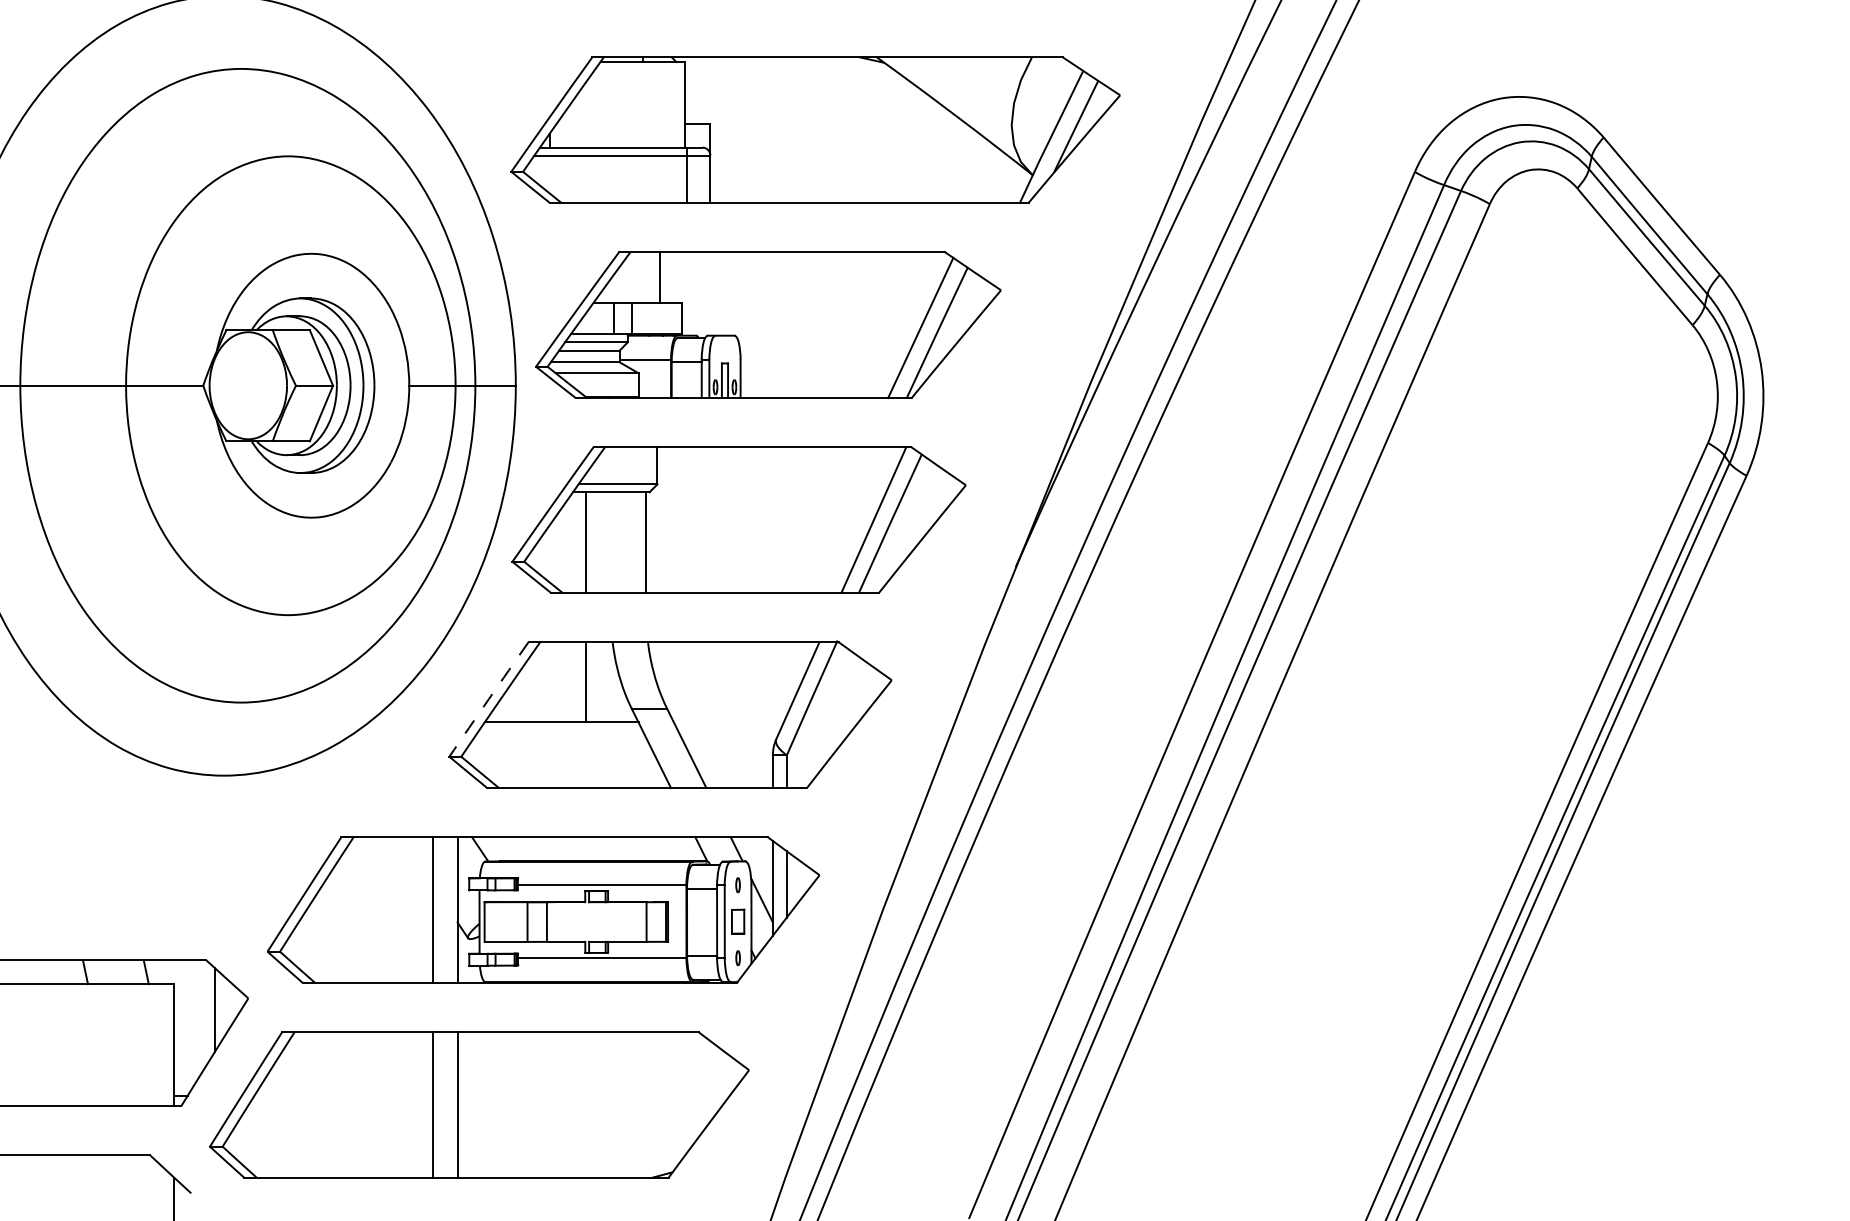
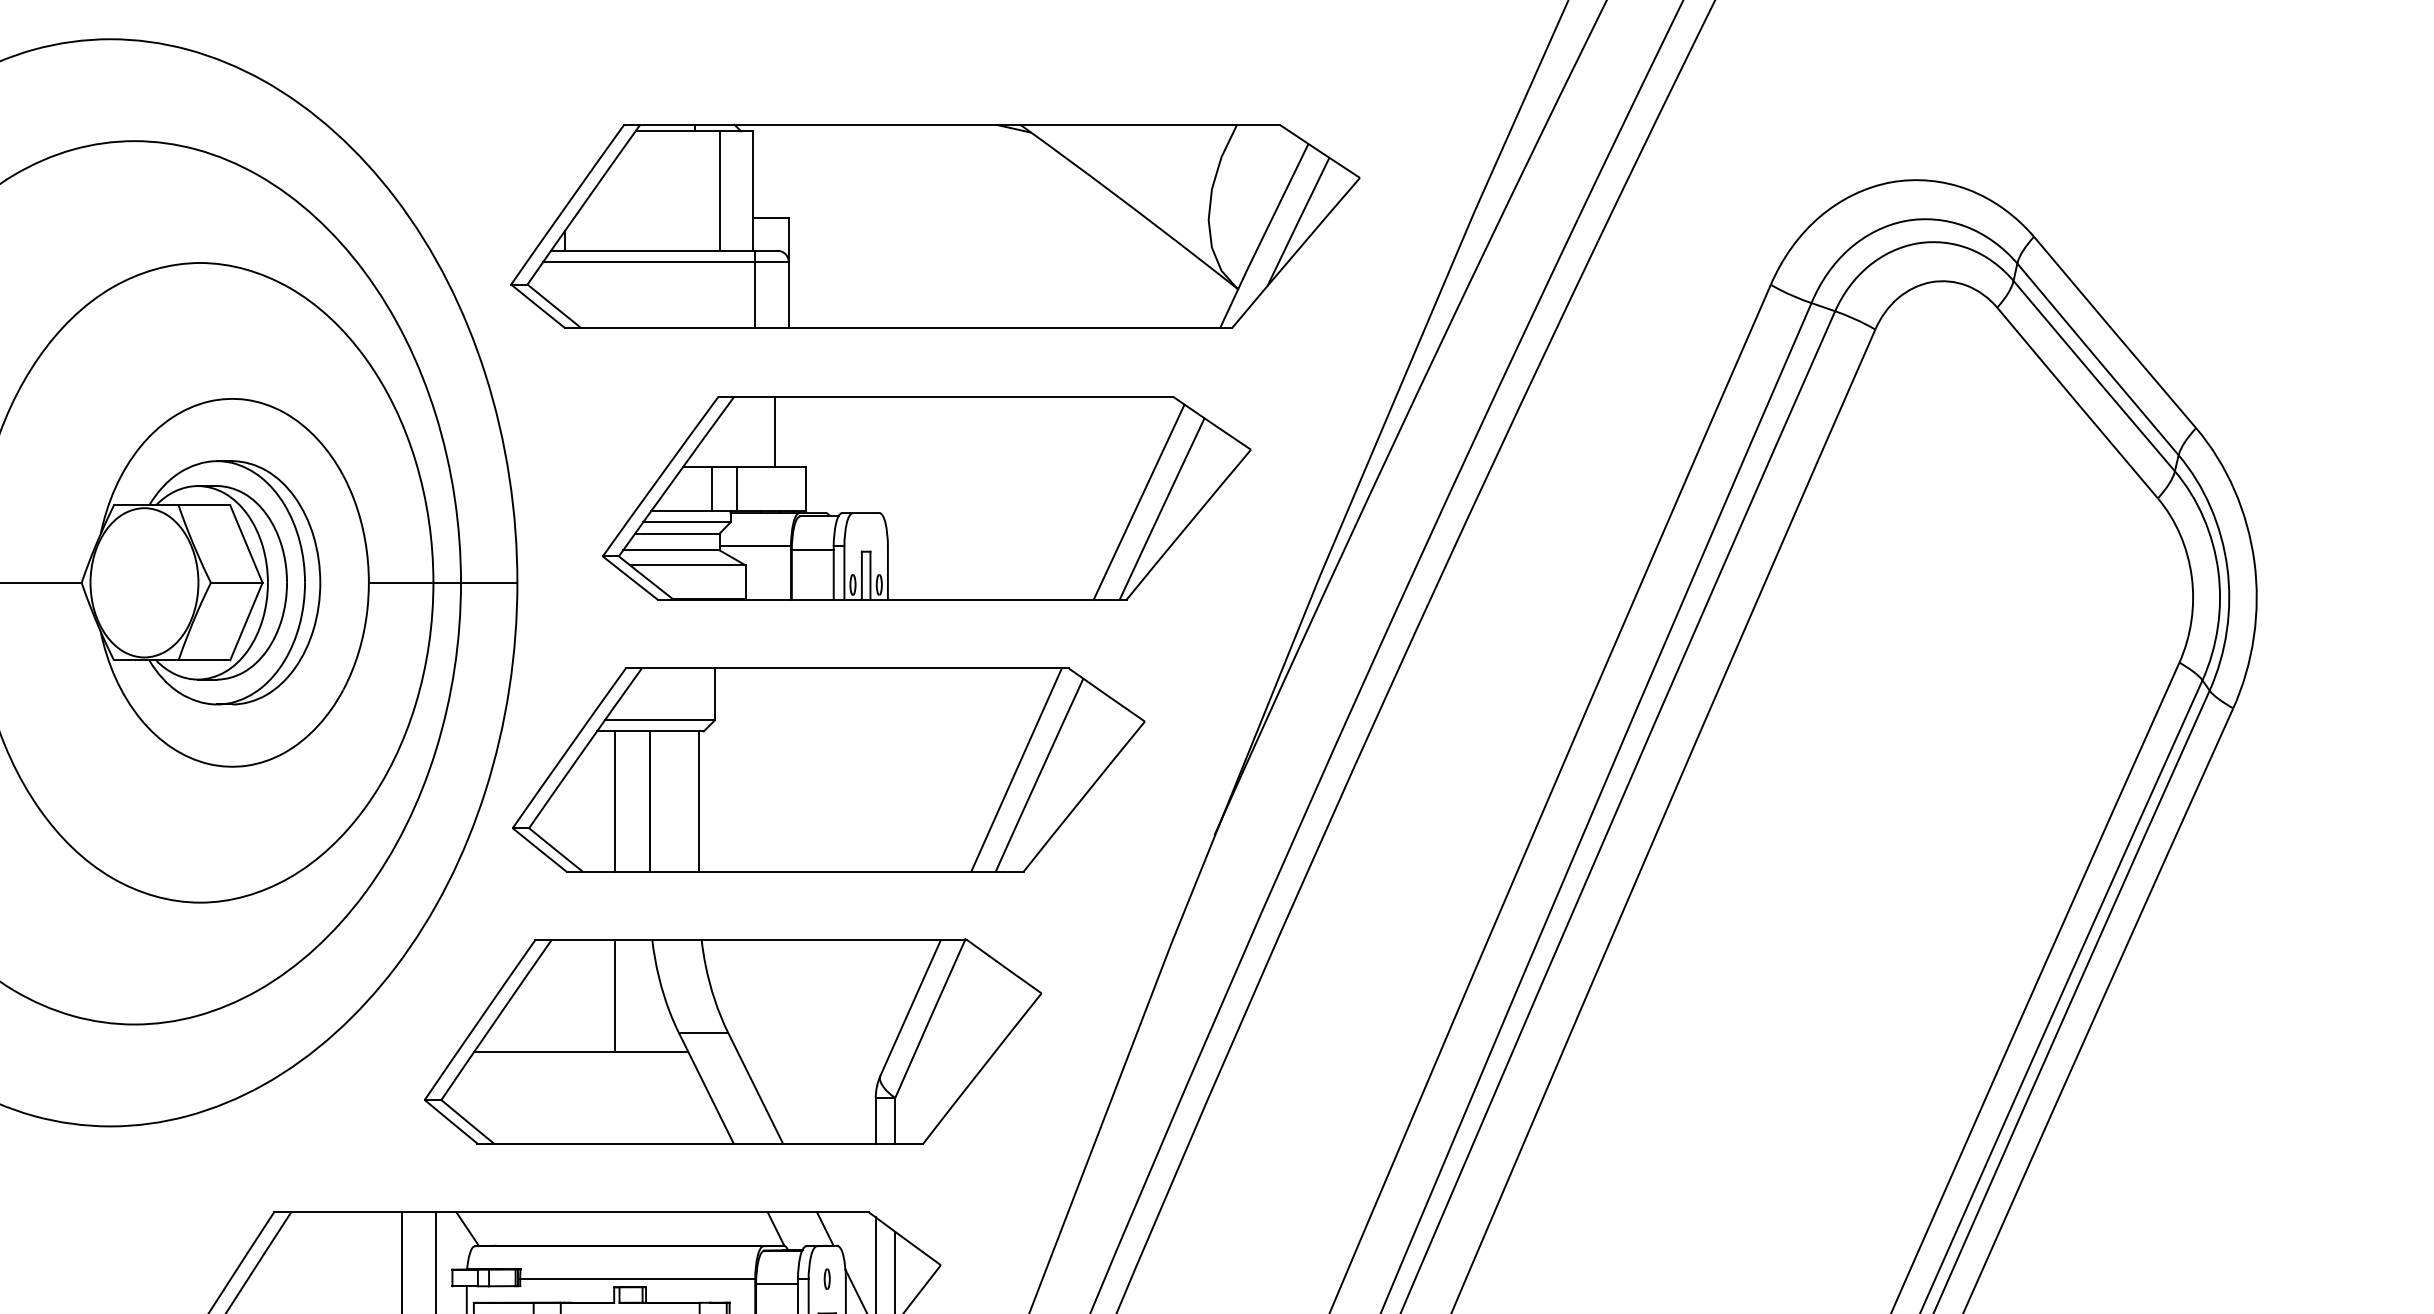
line: (660, 104) -> (719, 190), added
part: (768, 324) -> (926, 497), moved
line: (611, 542) -> (650, 801), added
arc: (488, 699) -> (479, 1020), dashed -> solid

